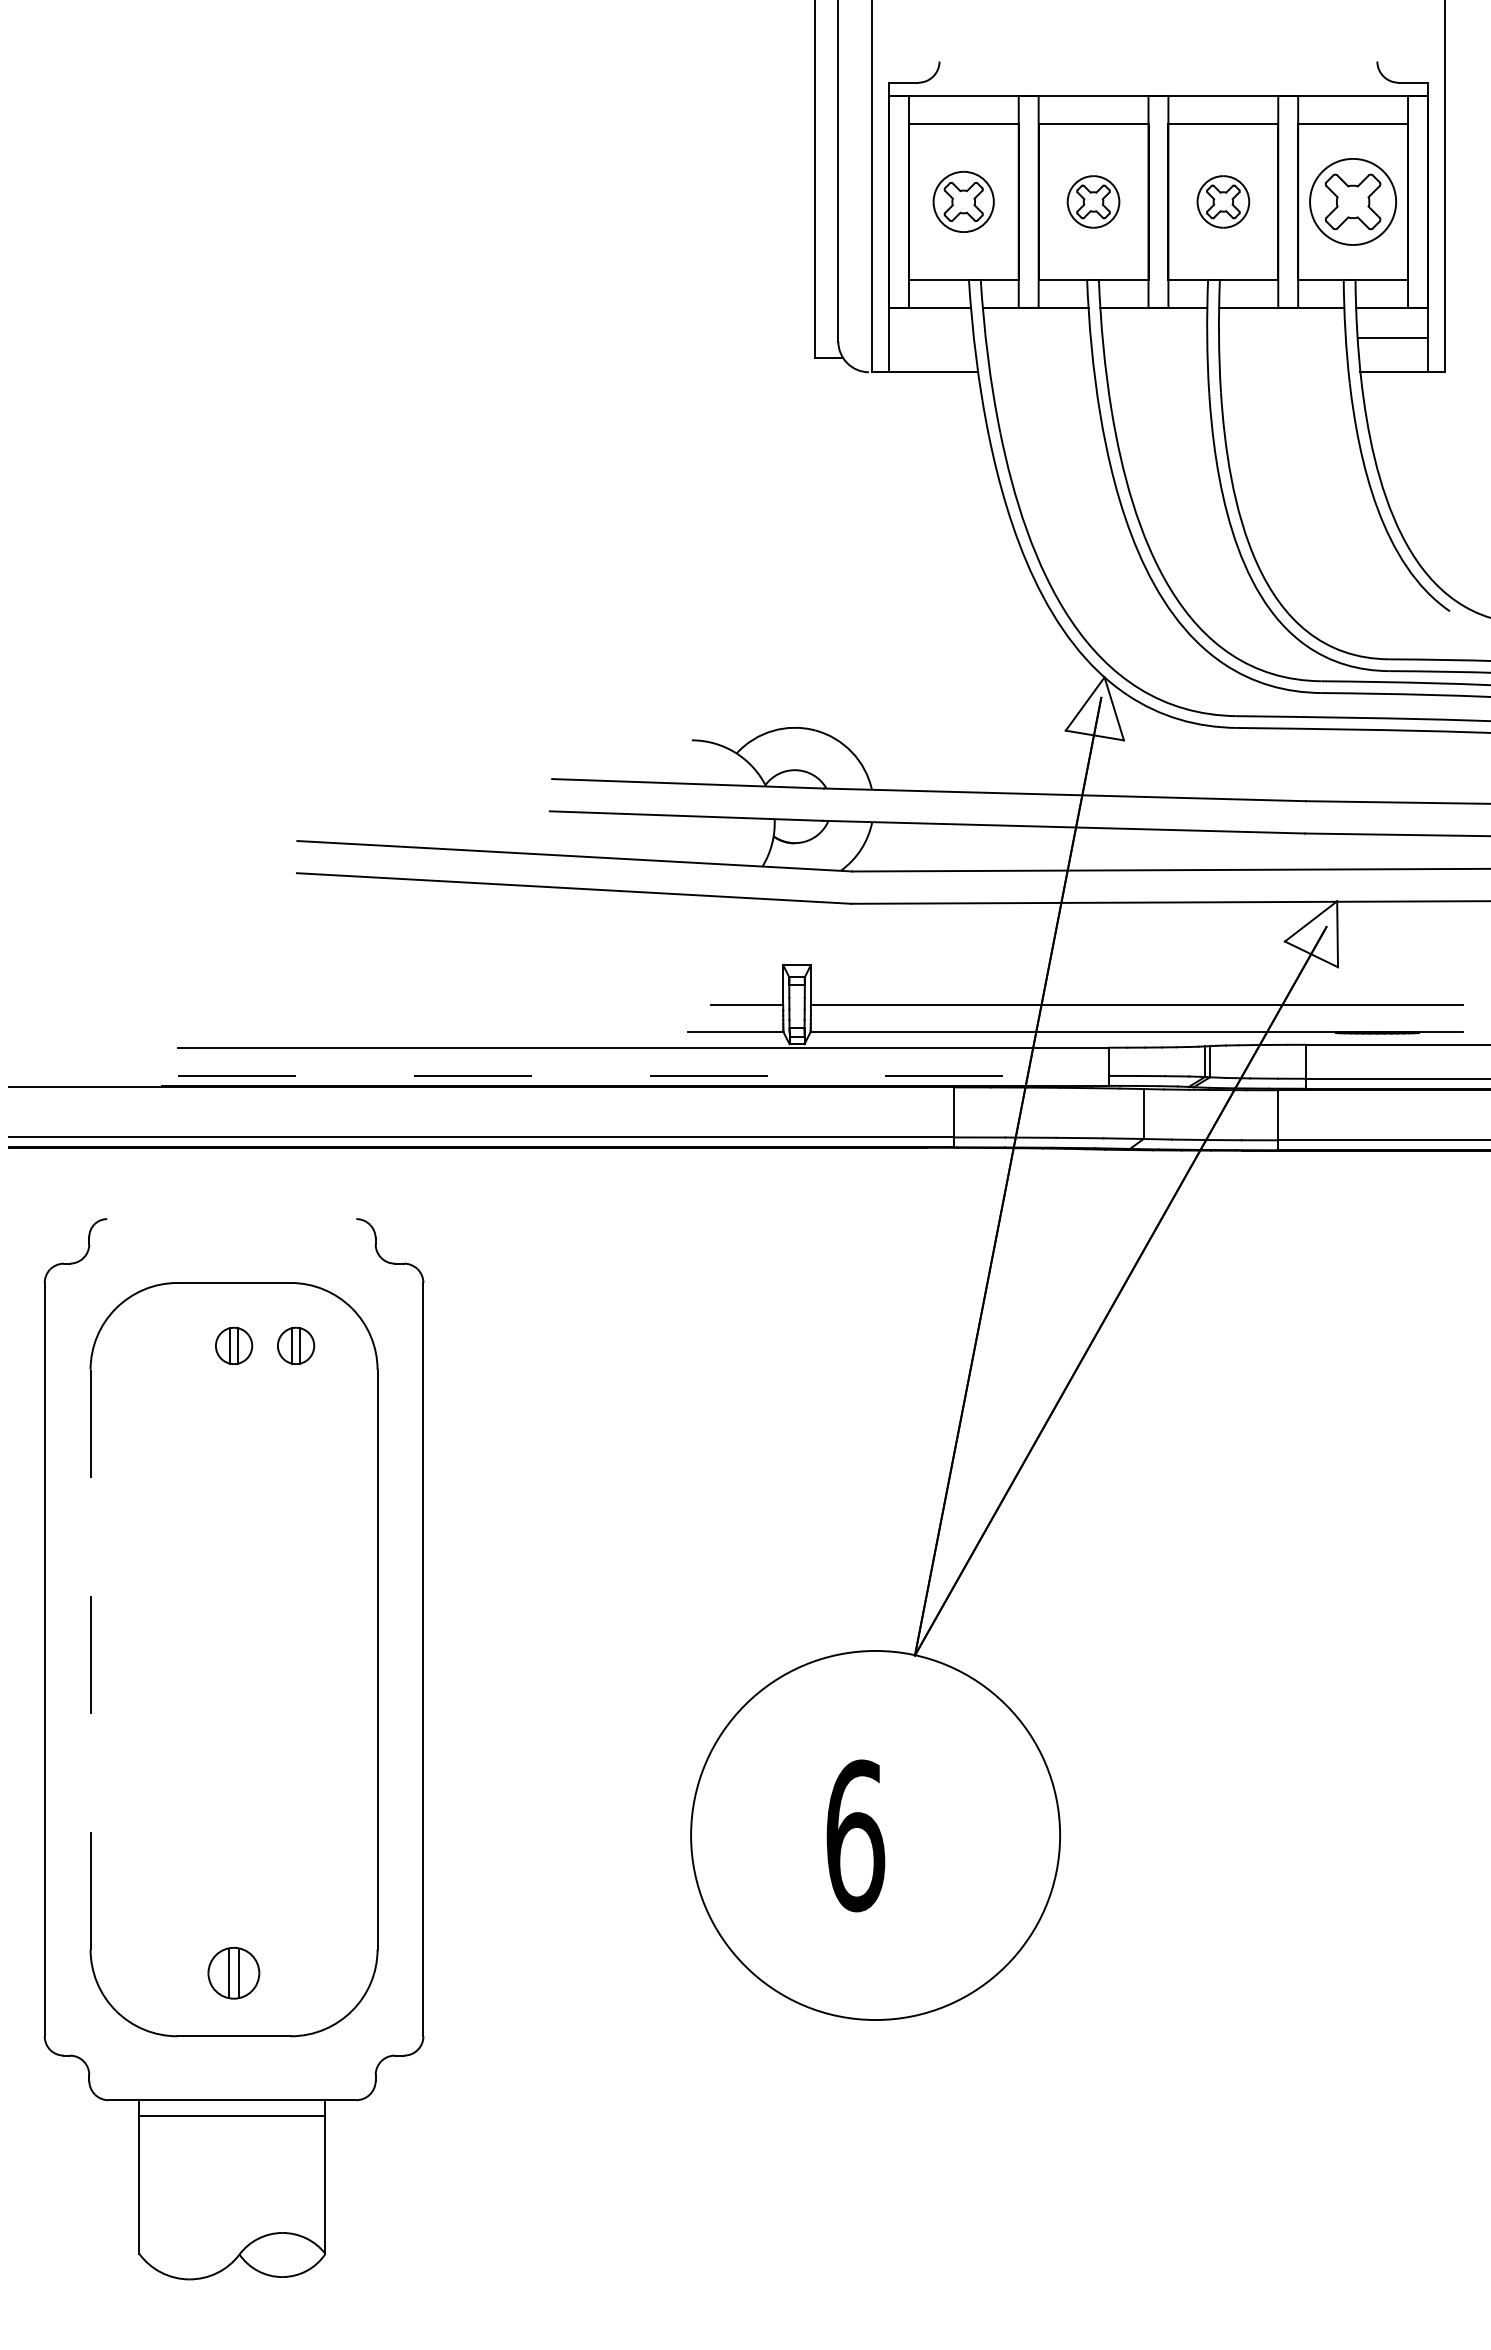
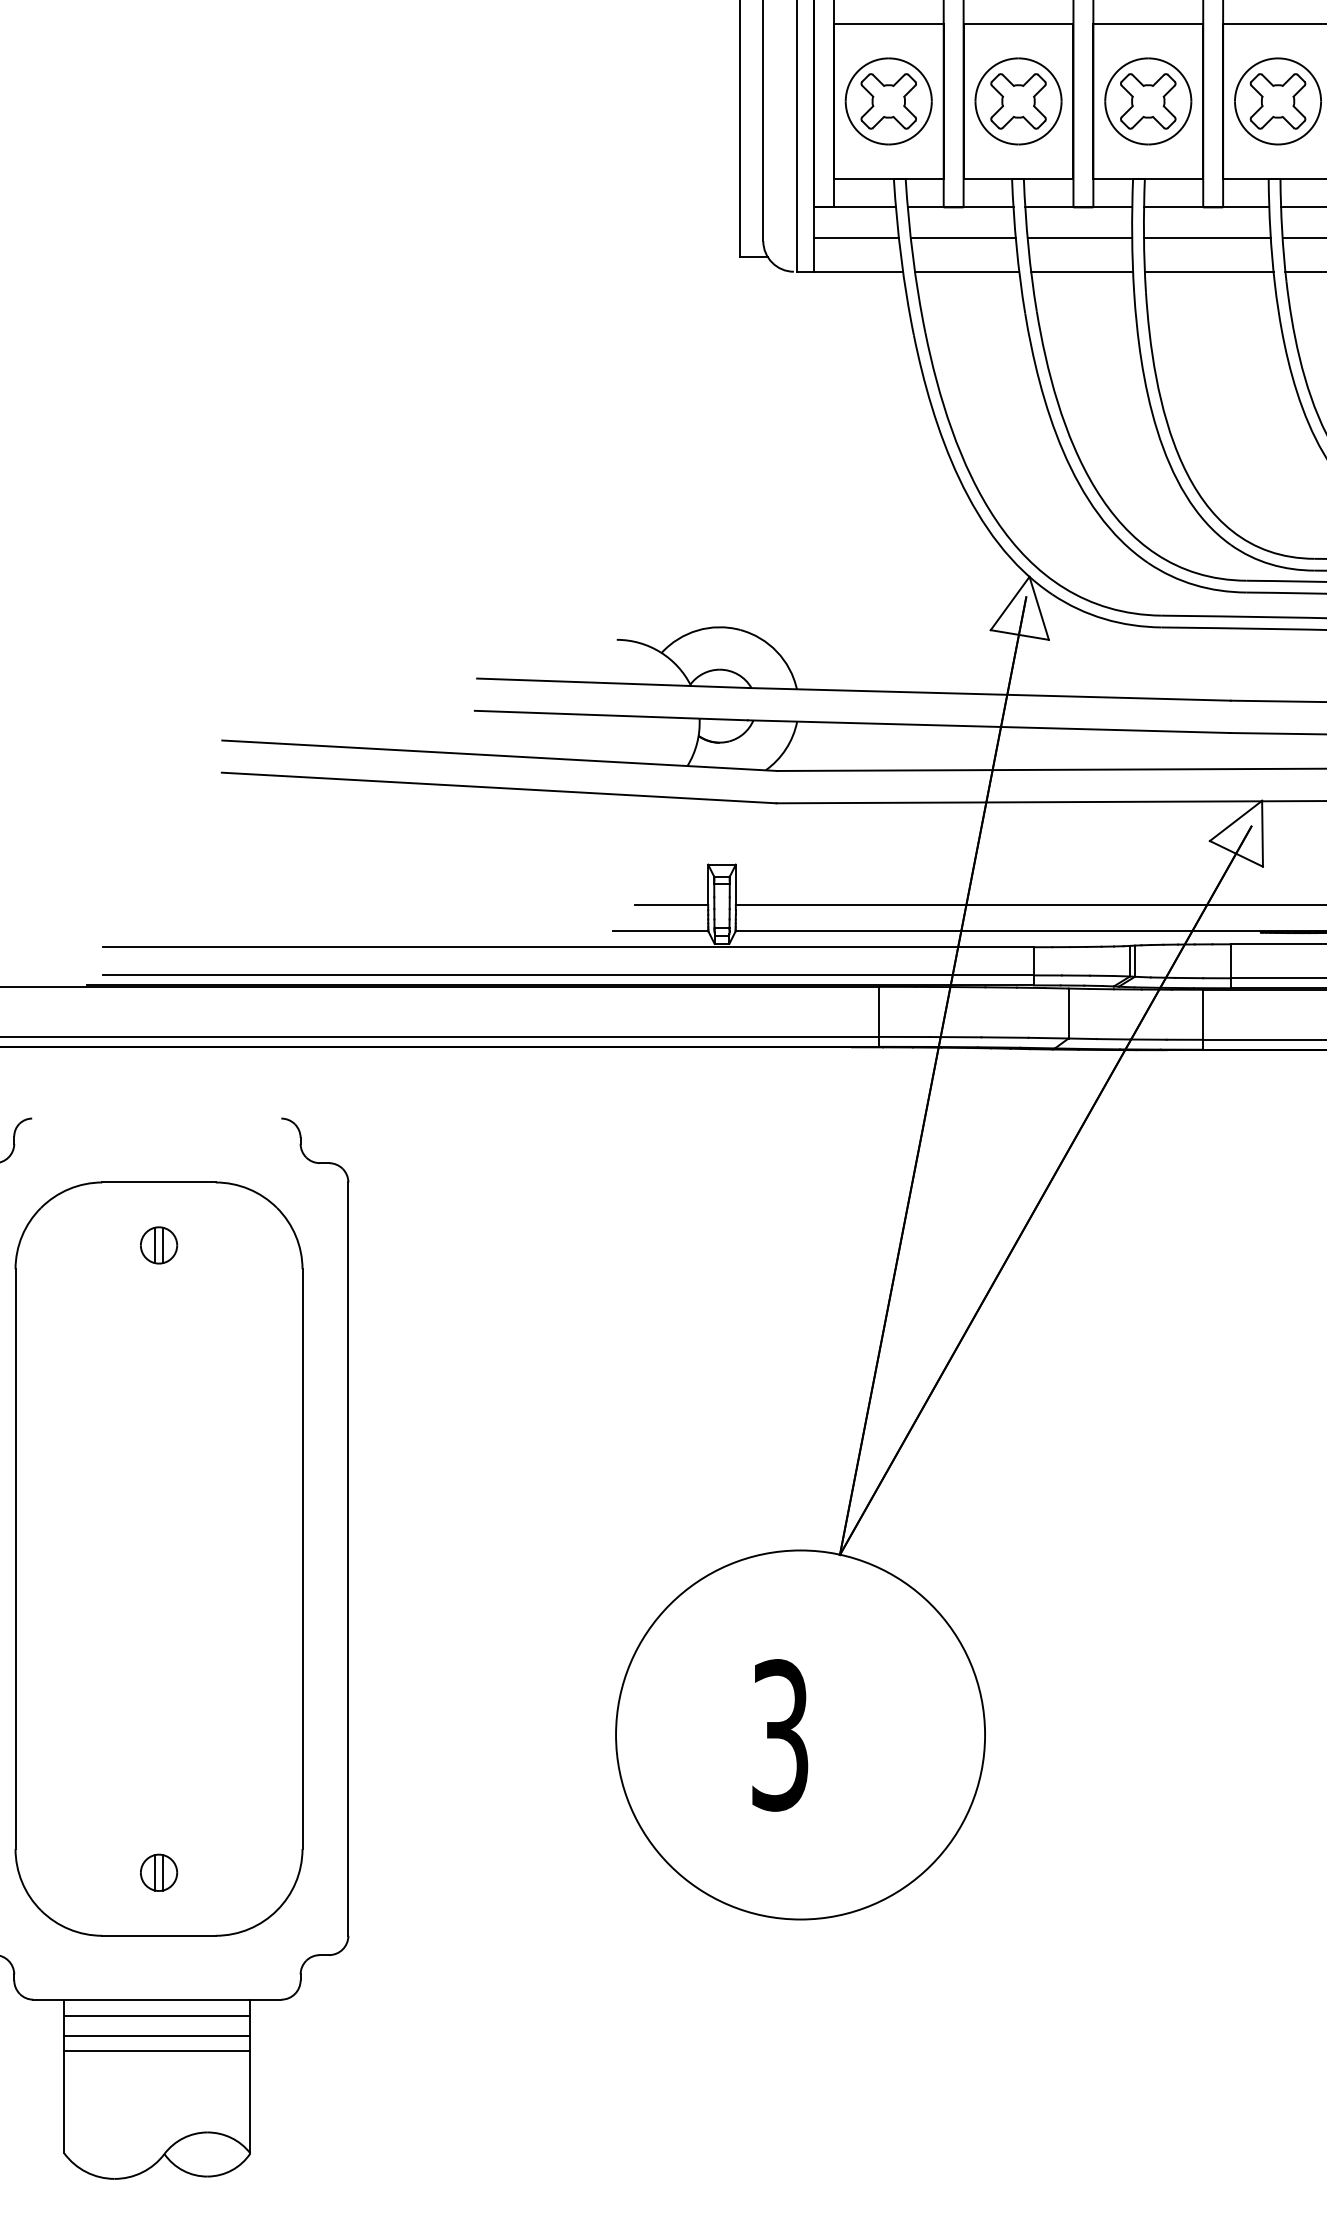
part: (963, 201) -> (888, 101), size x1.43
part: (1093, 201) -> (1018, 101), size x1.67
part: (1223, 201) -> (1148, 101), size x1.67
line: (930, 338) -> (855, 238), added
line: (1037, 338) -> (962, 238), added
line: (1154, 338) -> (1079, 238), added
line: (1282, 338) -> (1207, 238), added
line: (1042, 372) -> (967, 272), added
line: (1157, 372) -> (1082, 272), added
line: (1283, 372) -> (1208, 272), added
line: (643, 1075) -> (568, 975), dashed -> solid
part: (296, 1345) -> (221, 1245), removed
line: (90, 1659) -> (15, 1559), dashed -> solid
text: (855, 1835) -> (780, 1735), 6 -> 3
part: (234, 1973) -> (159, 1873), size x0.71
line: (232, 2136) -> (157, 2036), added
line: (232, 2151) -> (157, 2051), added

